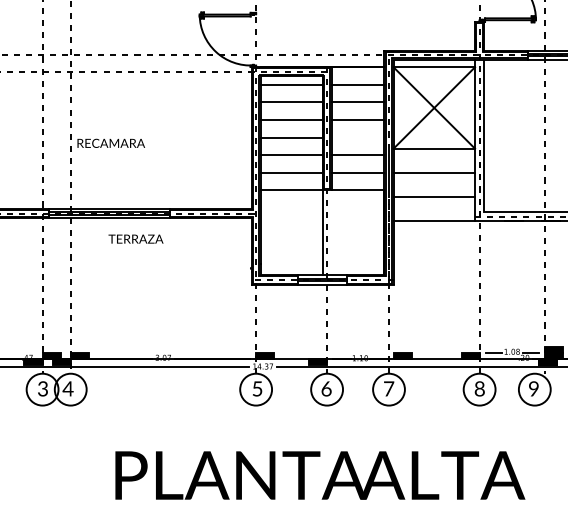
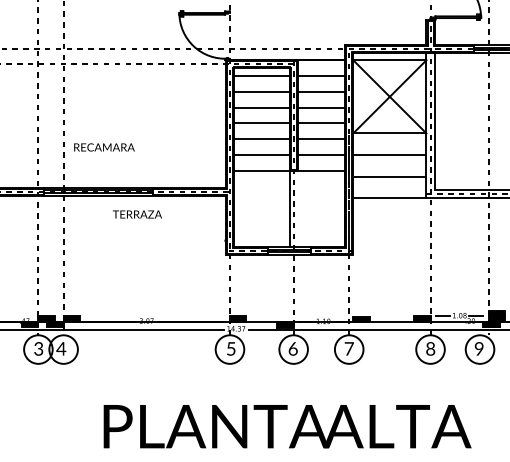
line: (357, 137) -> (320, 123), added
text: (110, 142) -> (103, 146), moved
text: (135, 238) -> (137, 213), moved

